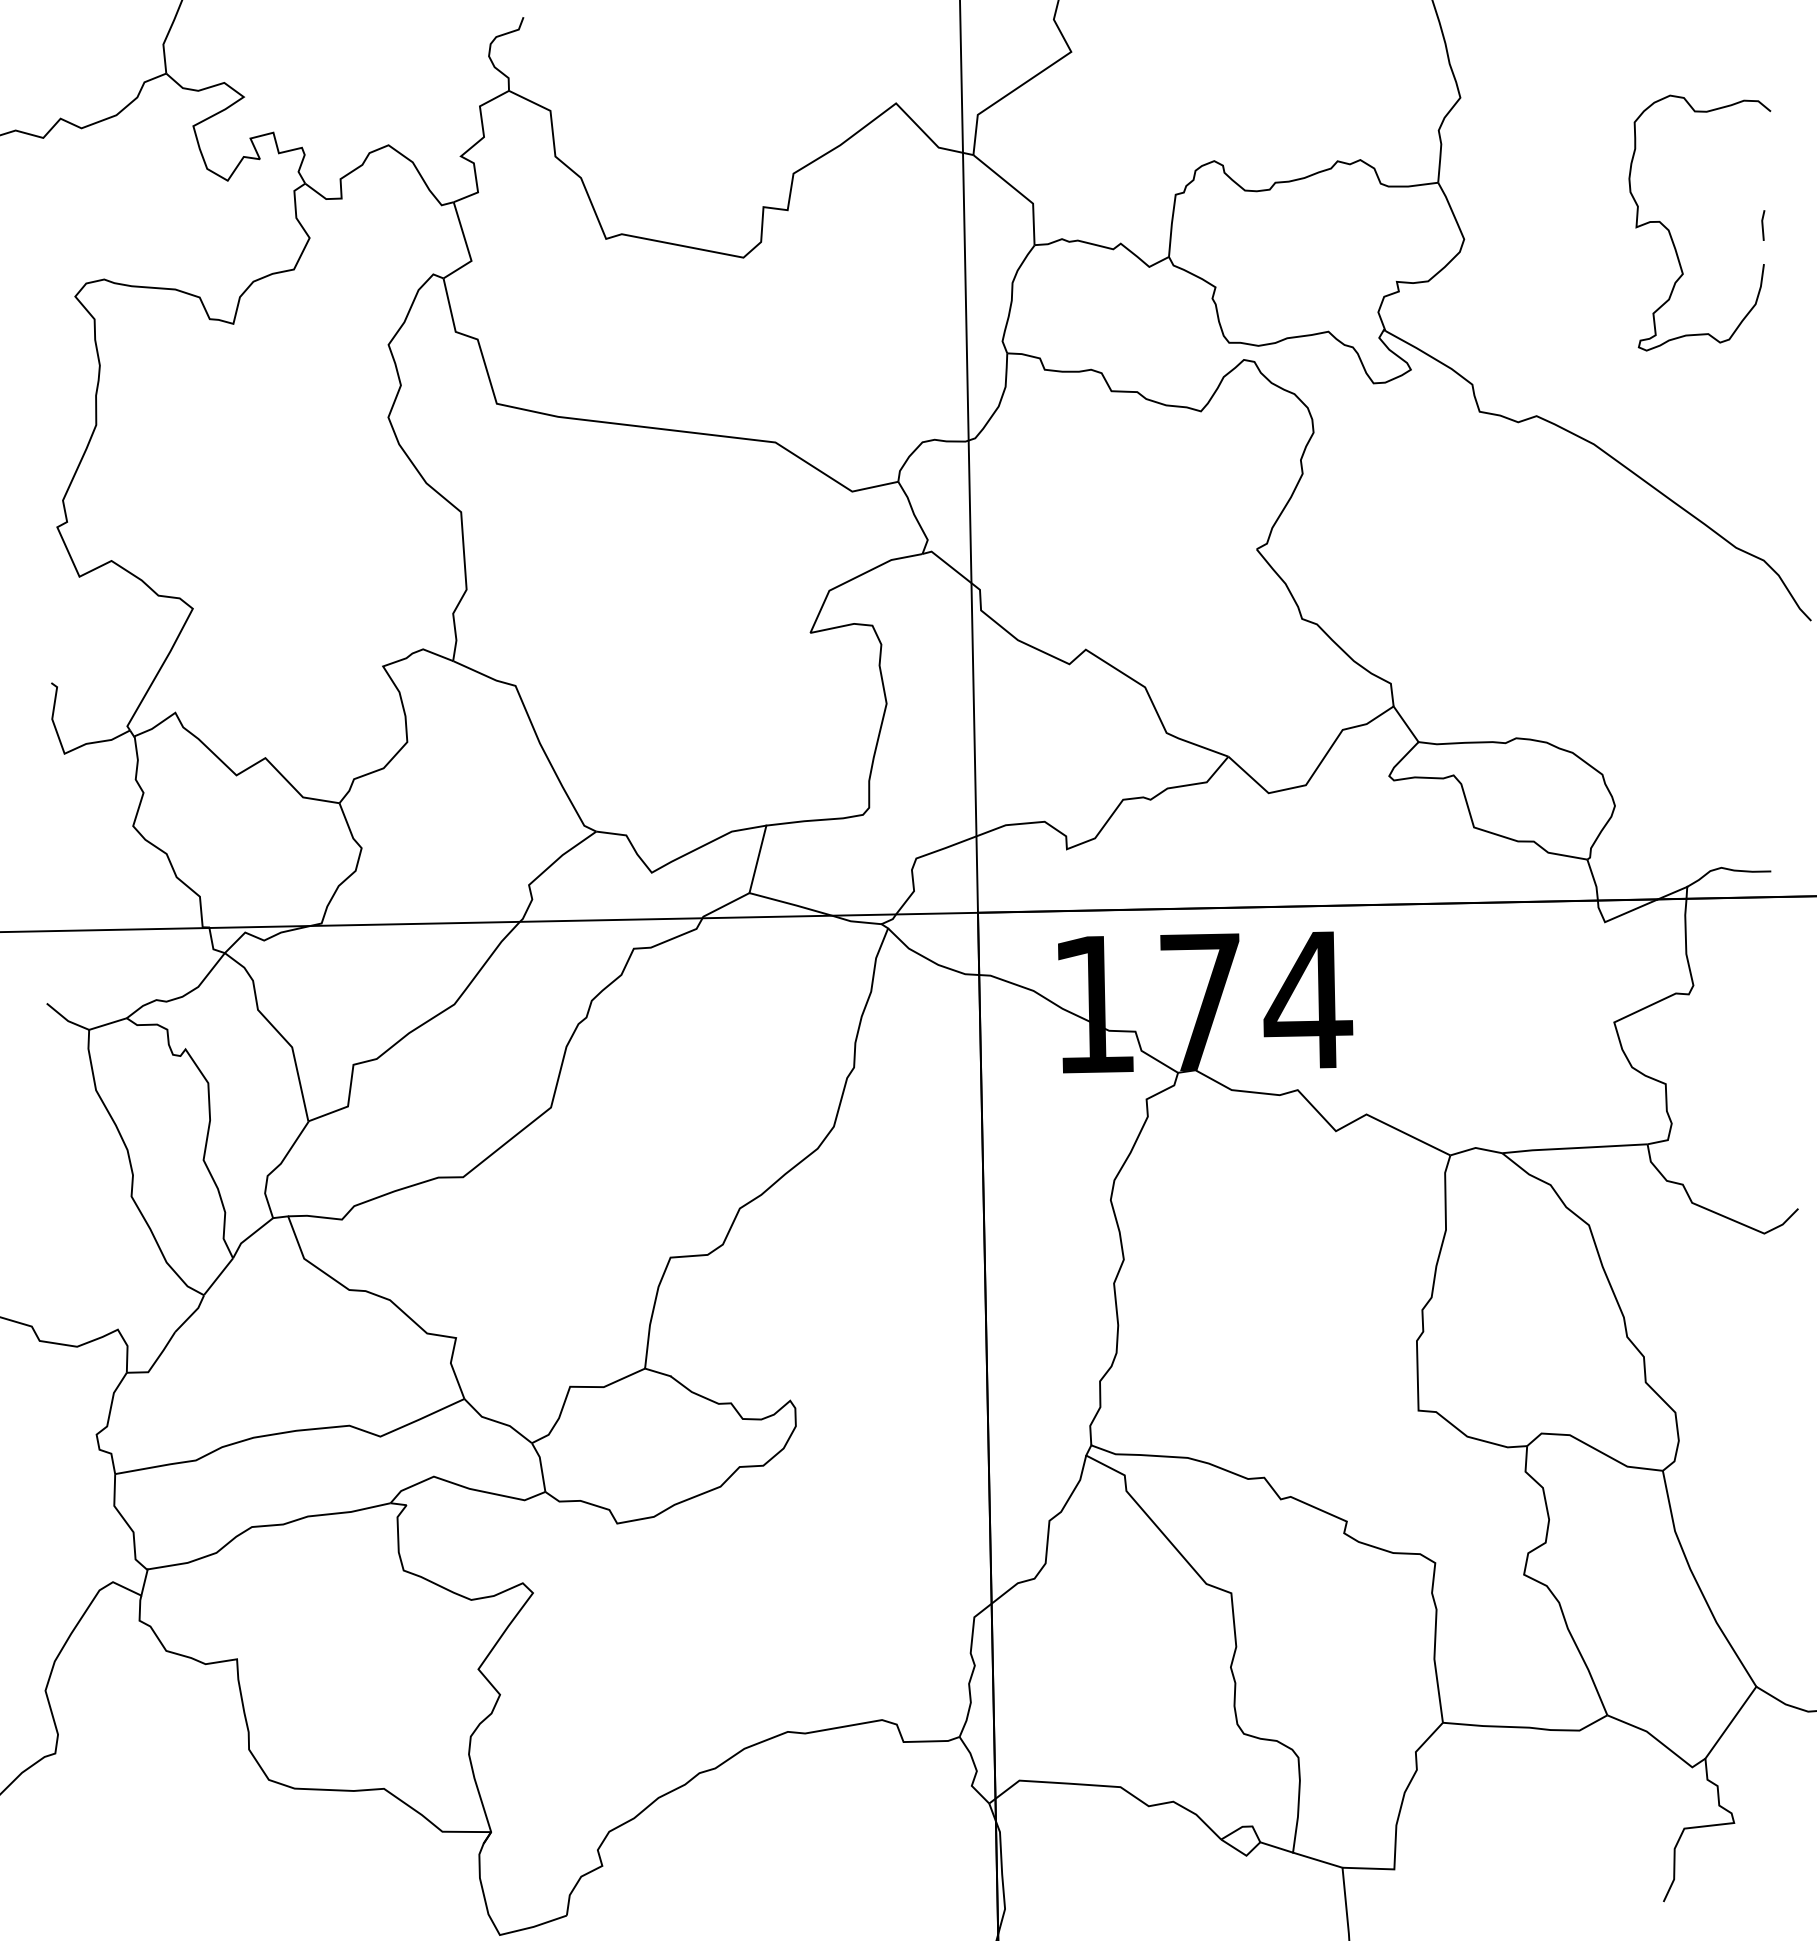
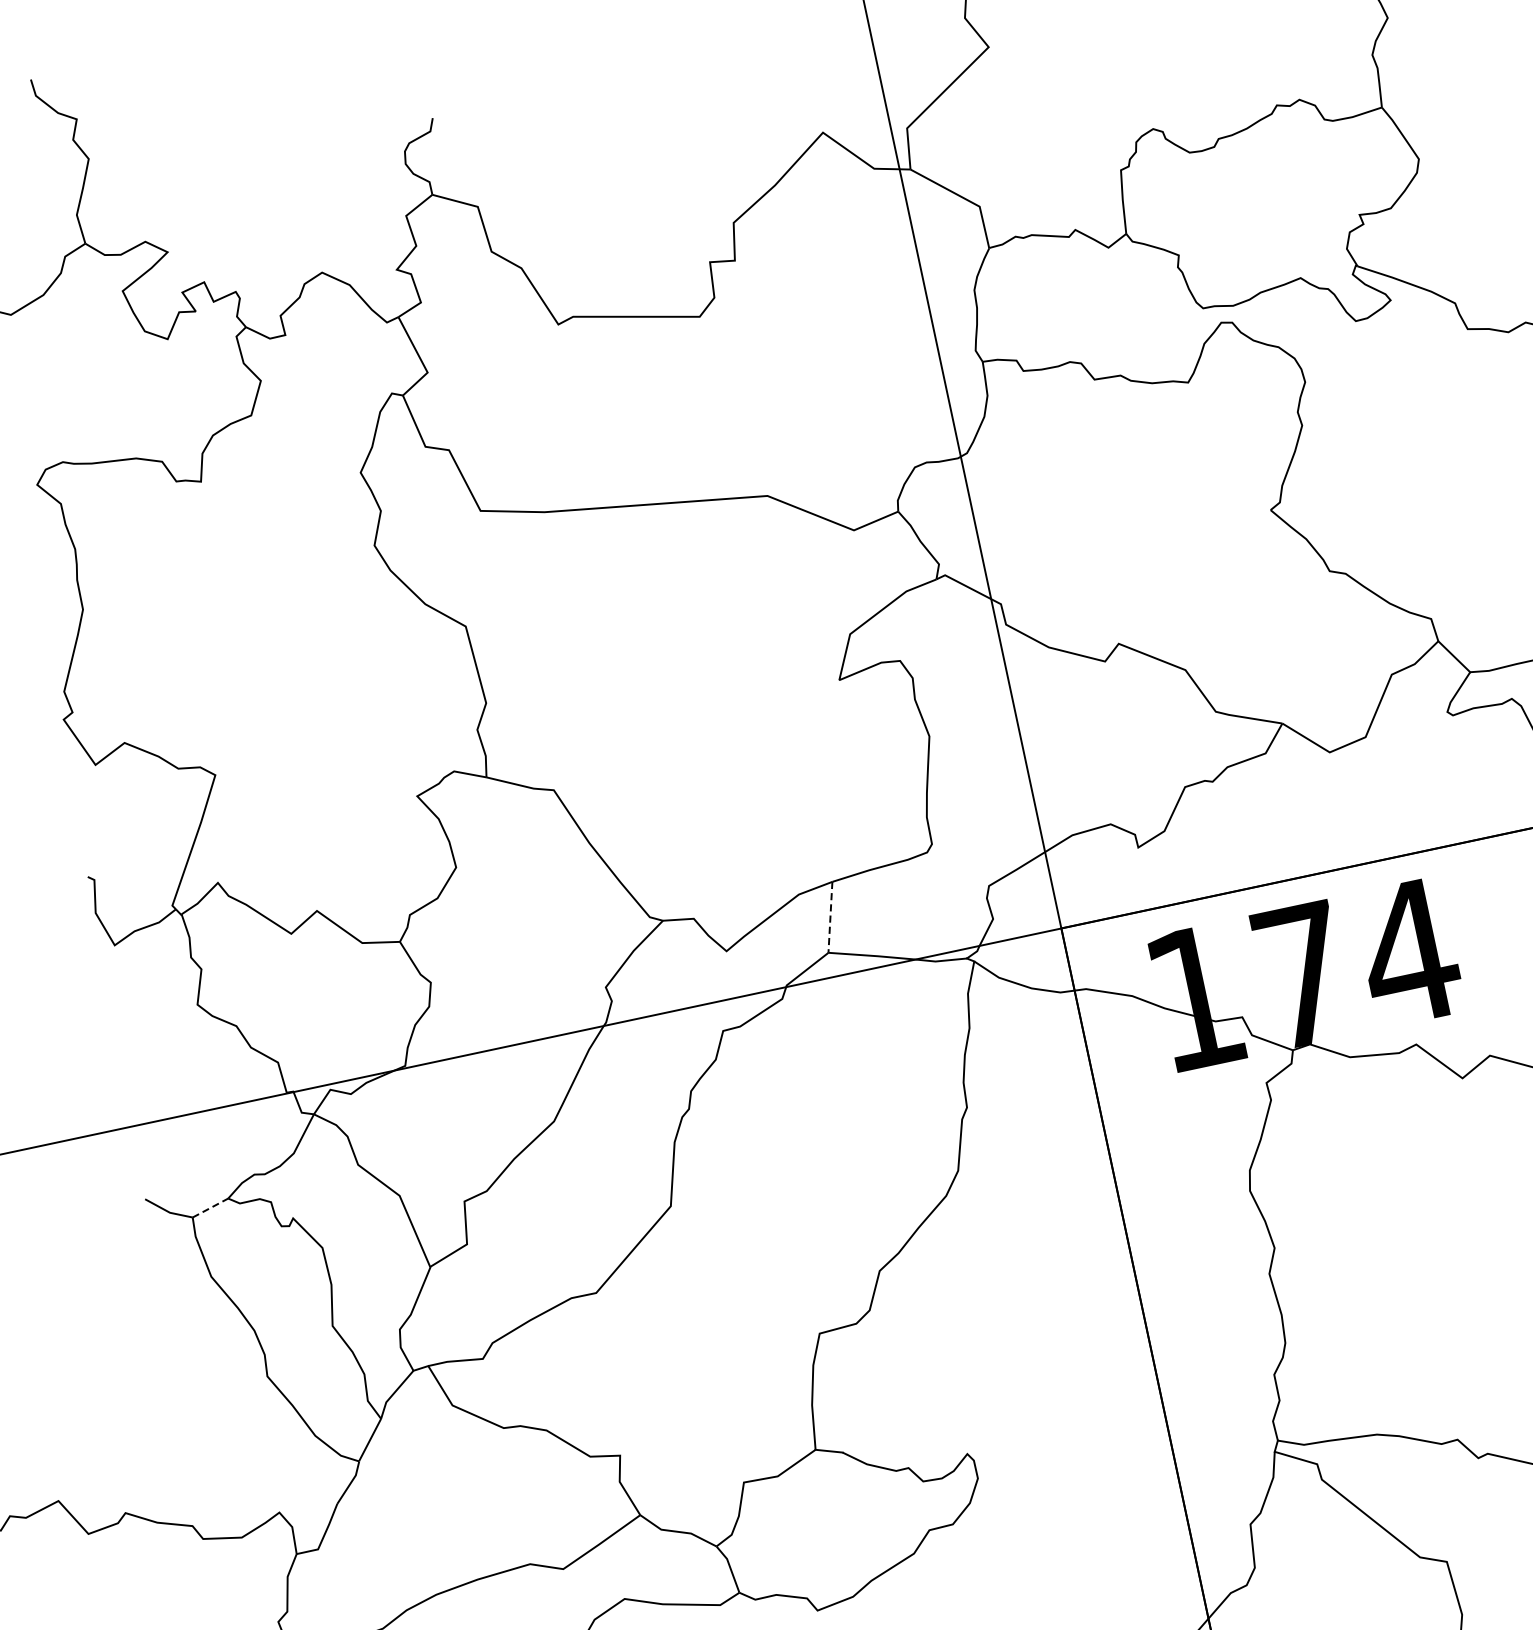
line: (757, 859) -> (829, 917), solid -> dashed
line: (108, 1024) -> (211, 1208), solid -> dashed

